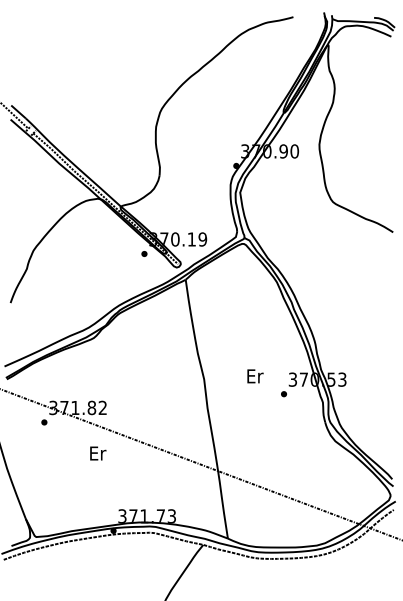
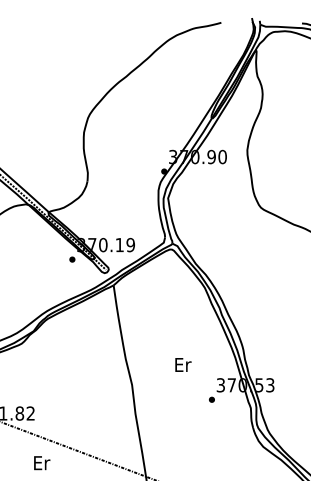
text: (255, 376) -> (183, 365), moved
text: (98, 453) -> (42, 463), moved

